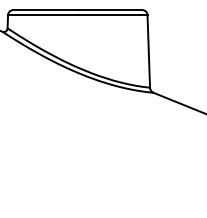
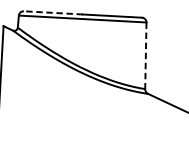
line: (45, 10) -> (53, 13), solid -> dashed
line: (148, 51) -> (145, 55), solid -> dashed

